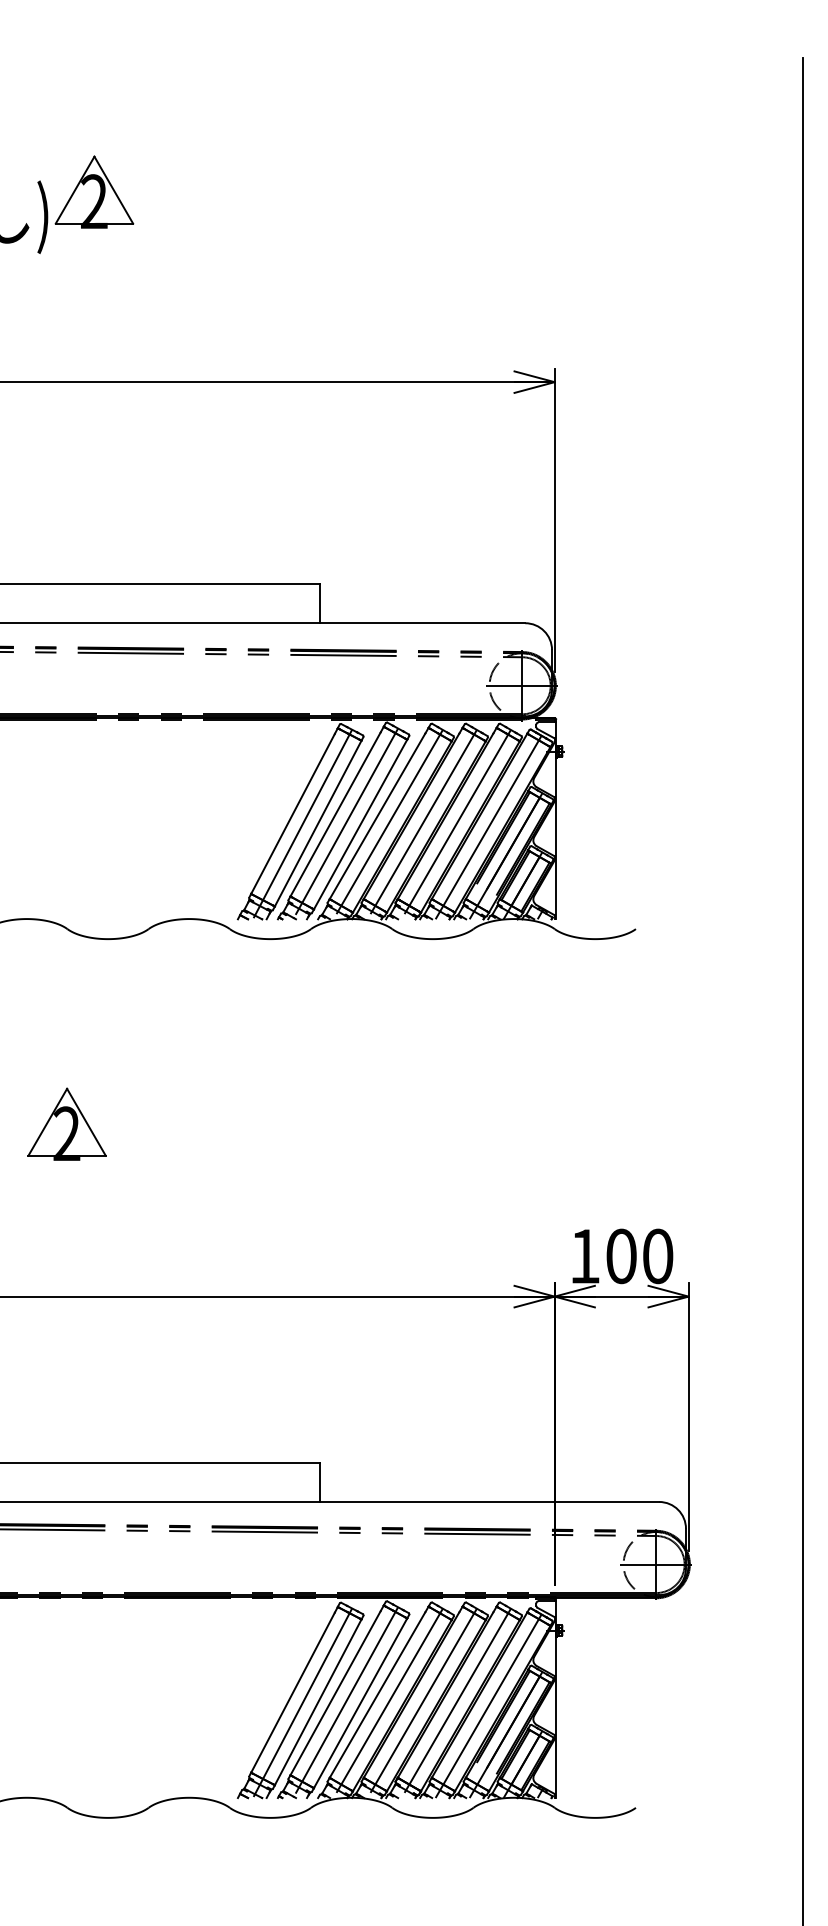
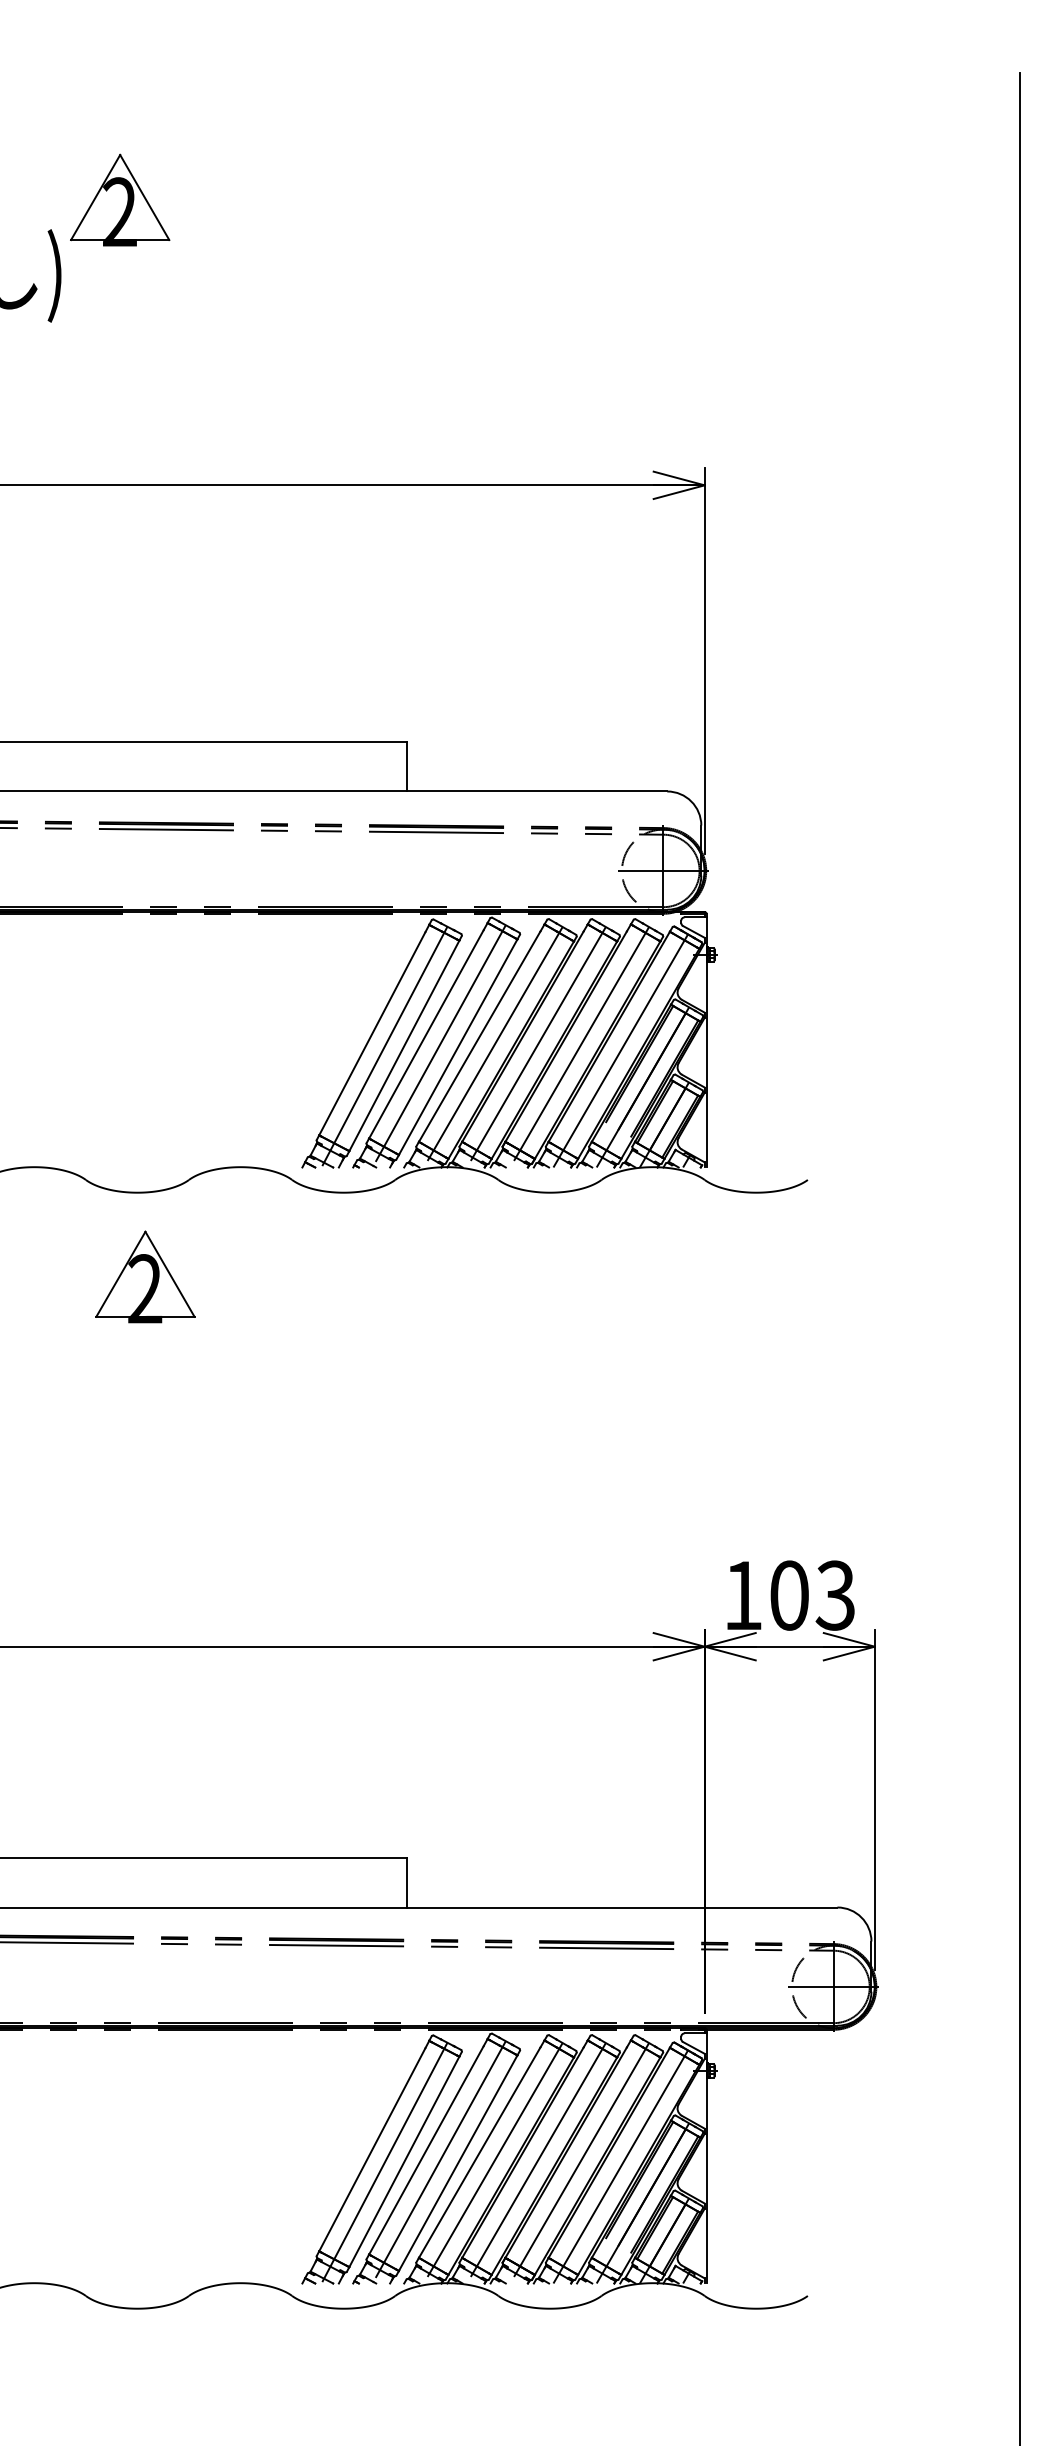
part: (94, 191) -> (120, 199), moved
part: (67, 1124) -> (145, 1276), moved
text: (657, 1256) -> (835, 1595), 100 -> 103

